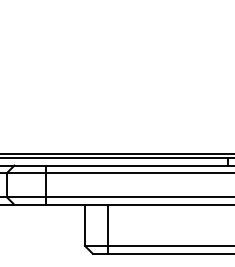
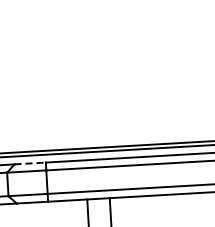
line: (30, 165) -> (30, 163), solid -> dashed

